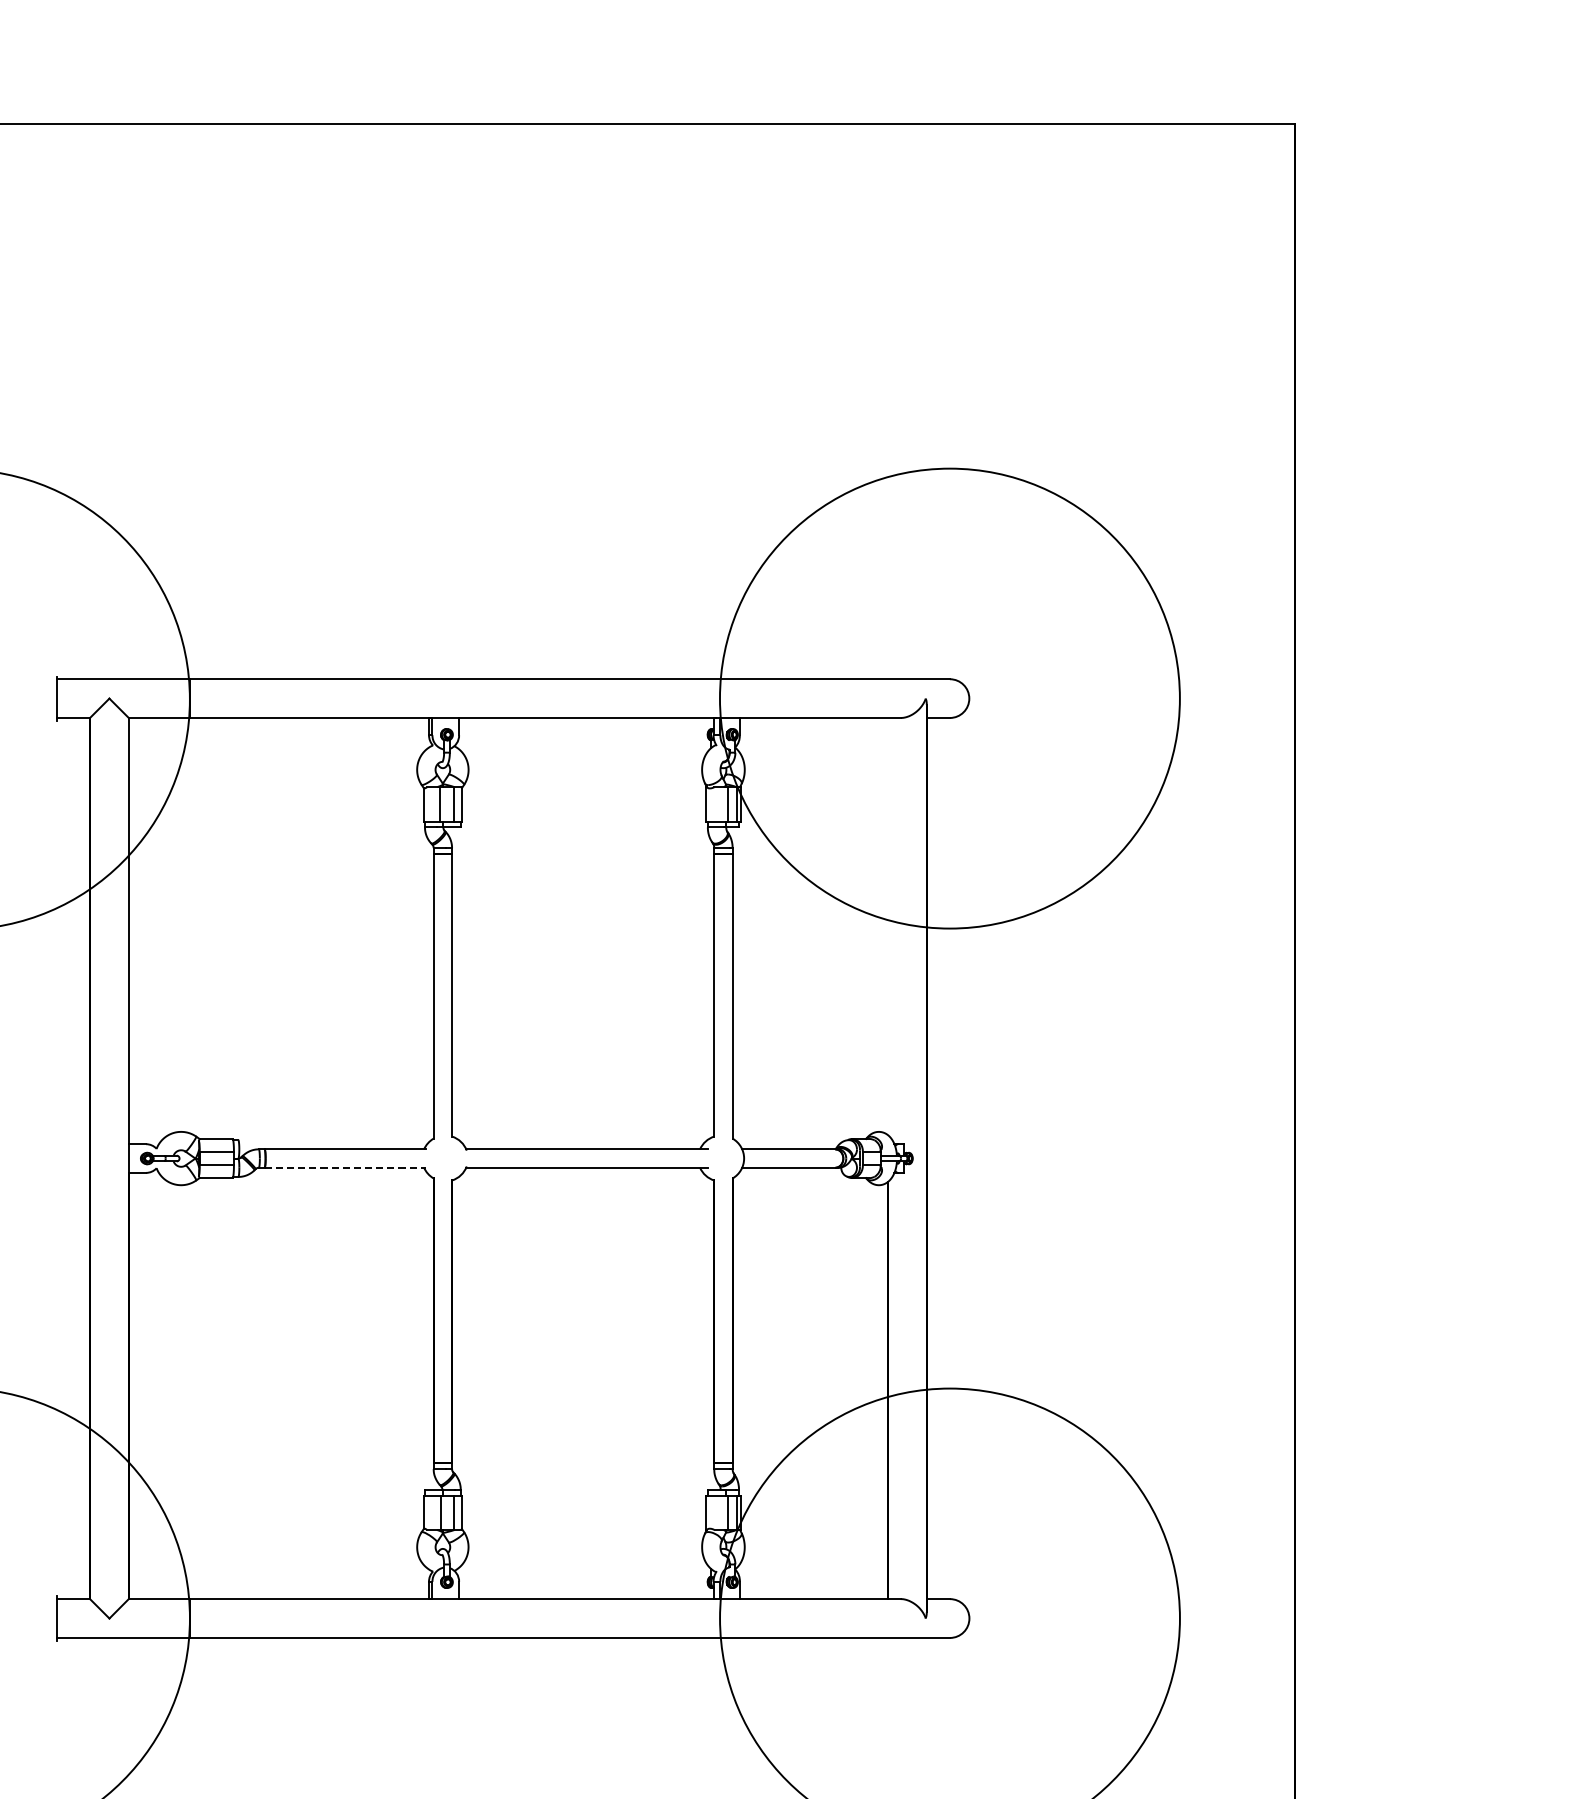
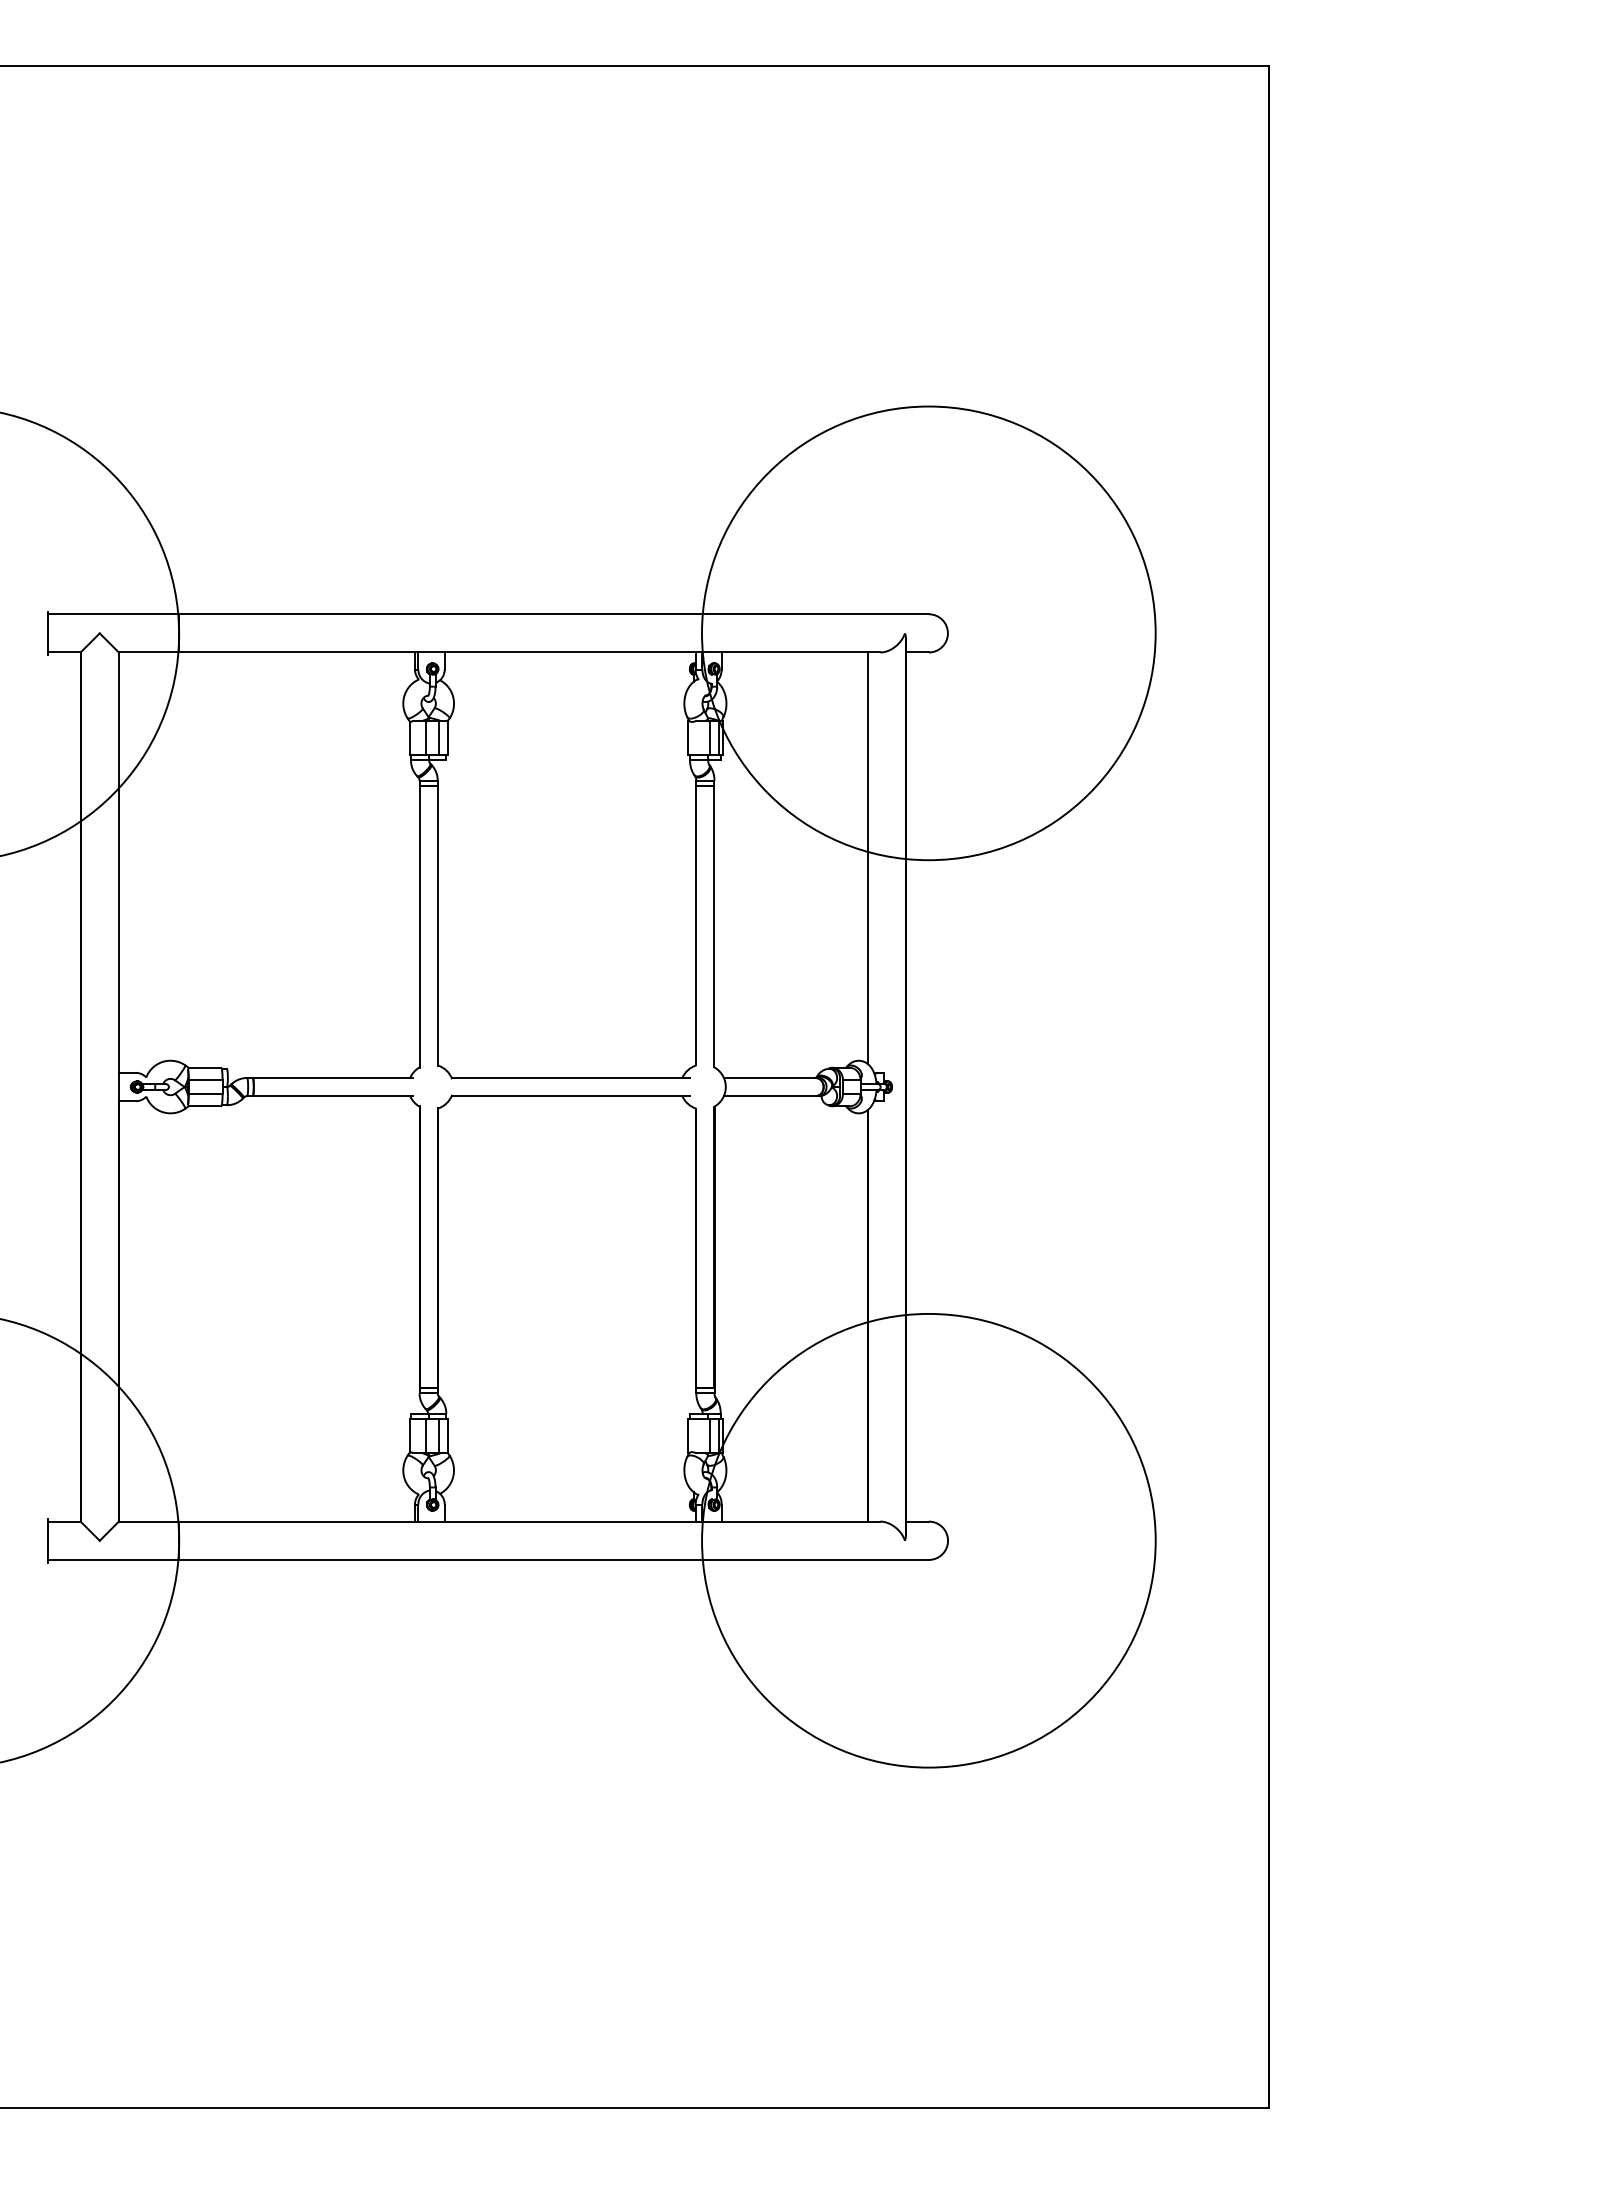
line: (887, 926) -> (867, 858), added
line: (345, 1168) -> (332, 1096), dashed -> solid

